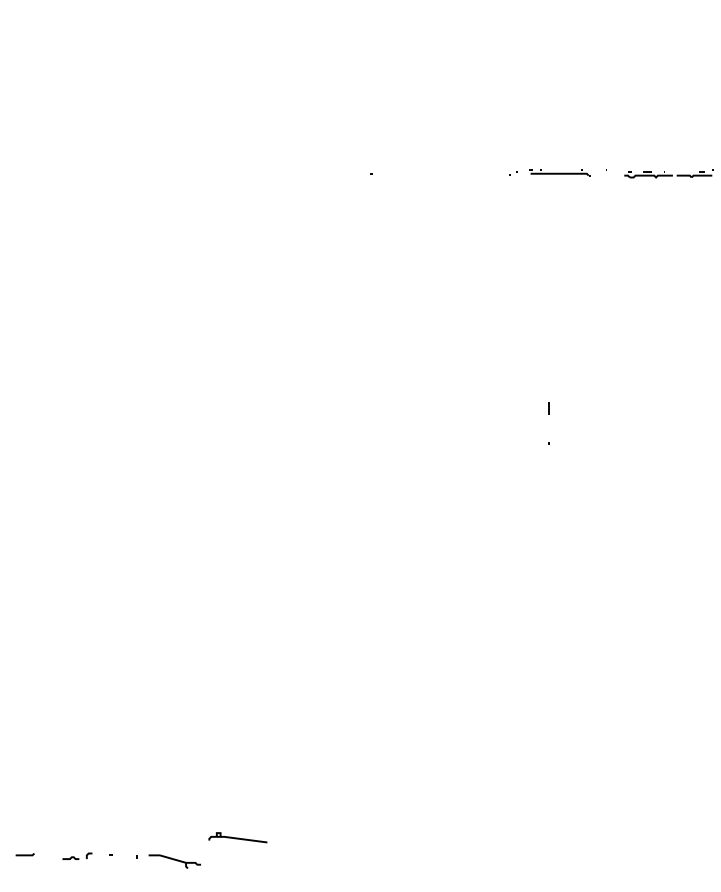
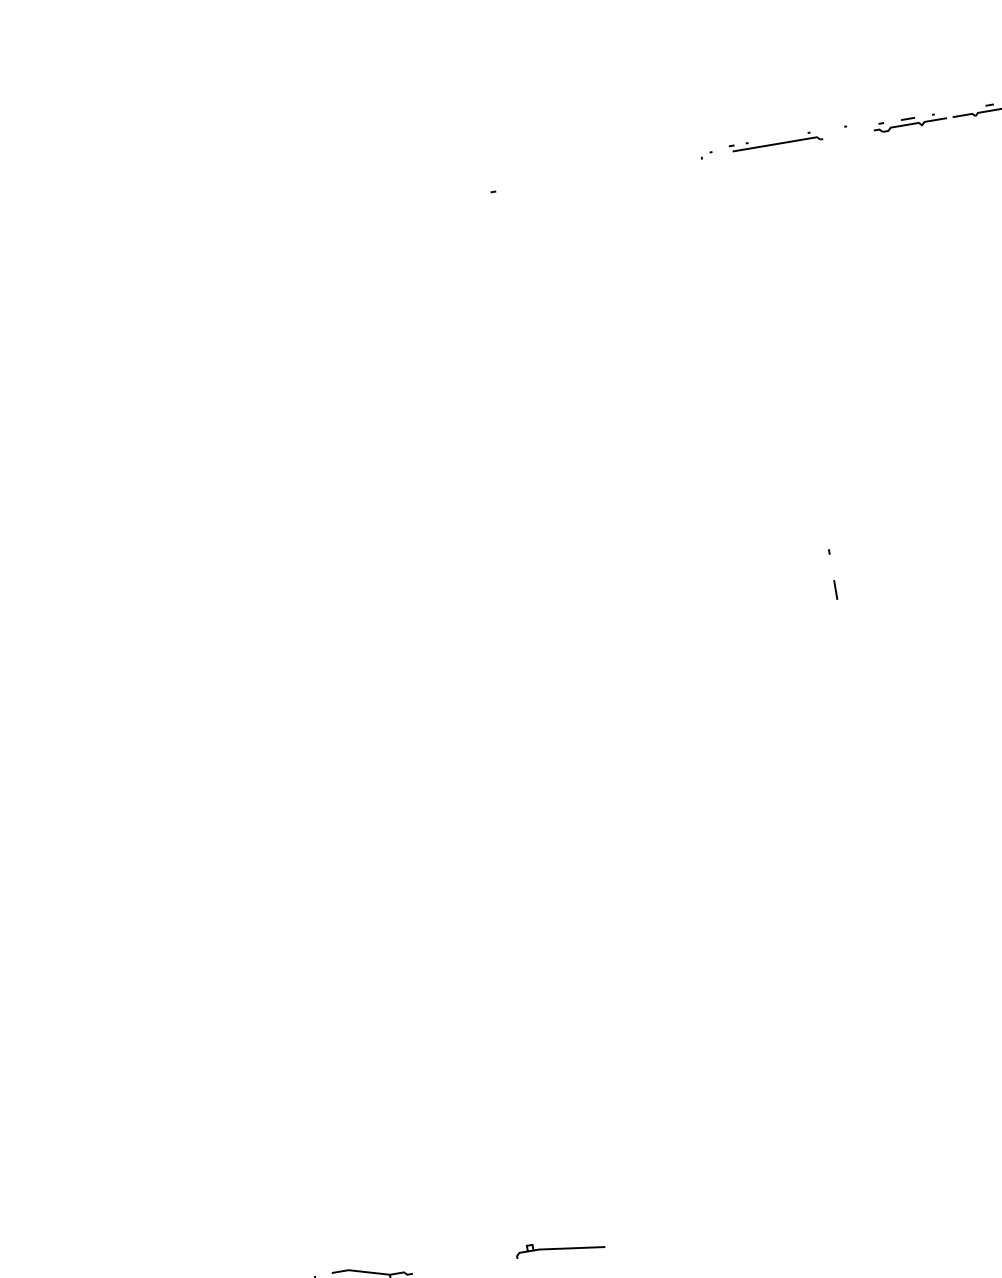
line: (548, 408) -> (834, 589), moved
part: (237, 837) -> (559, 1247), moved

